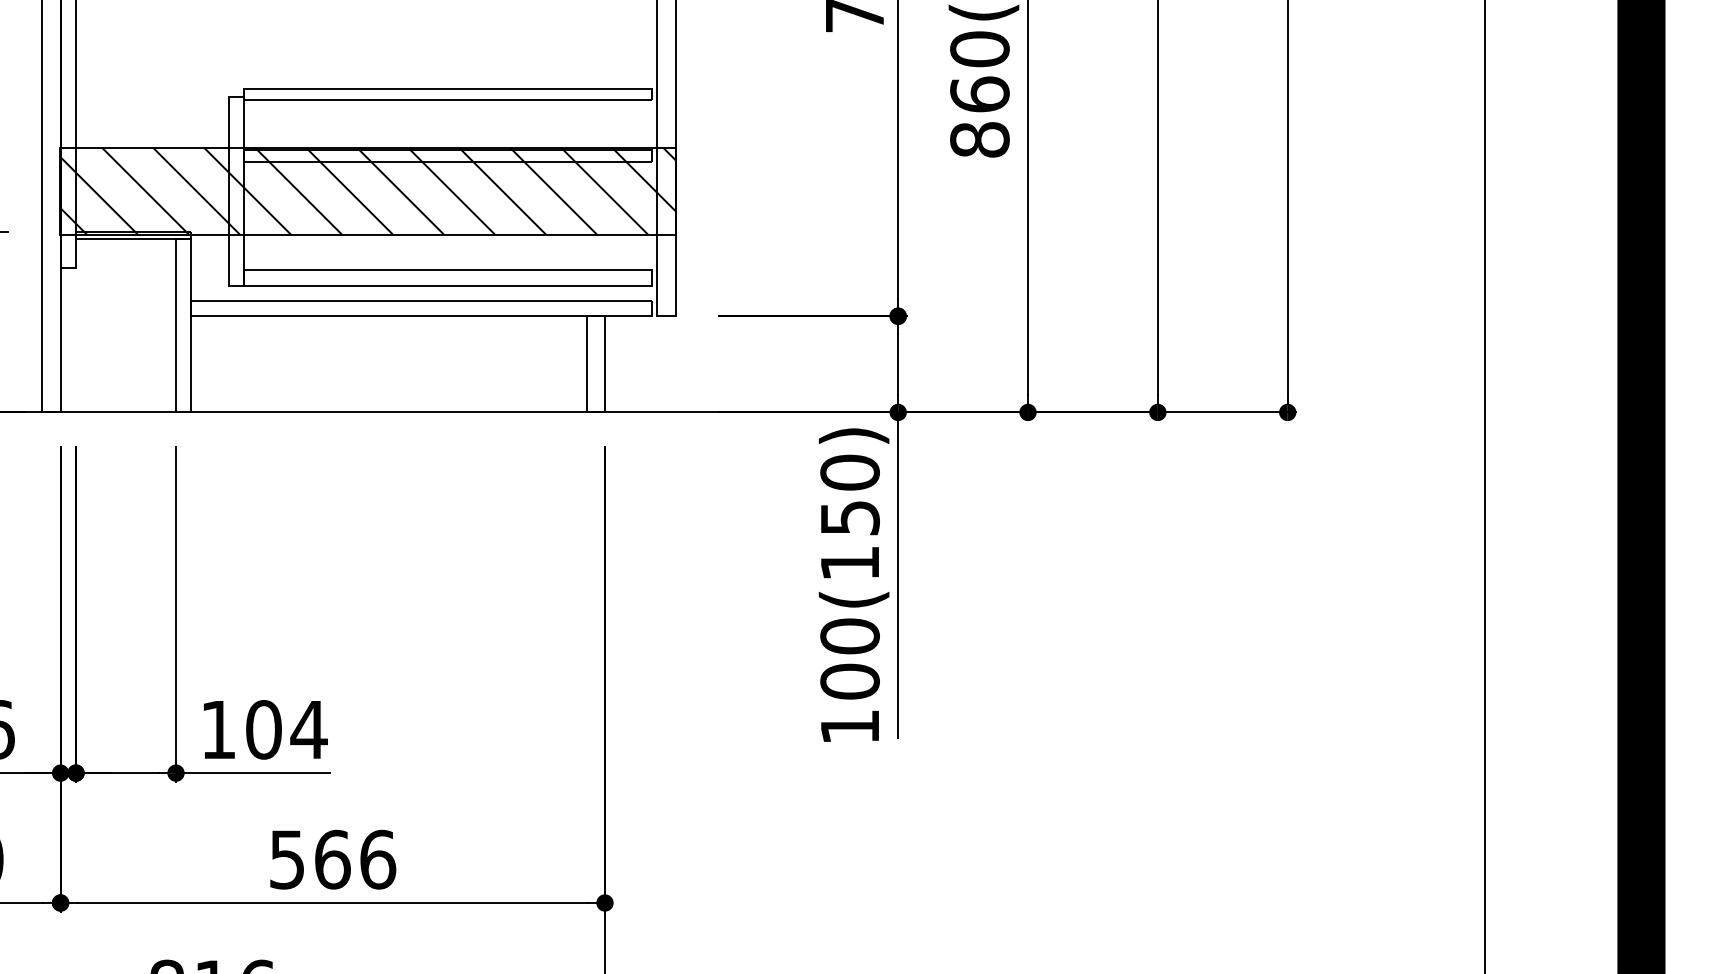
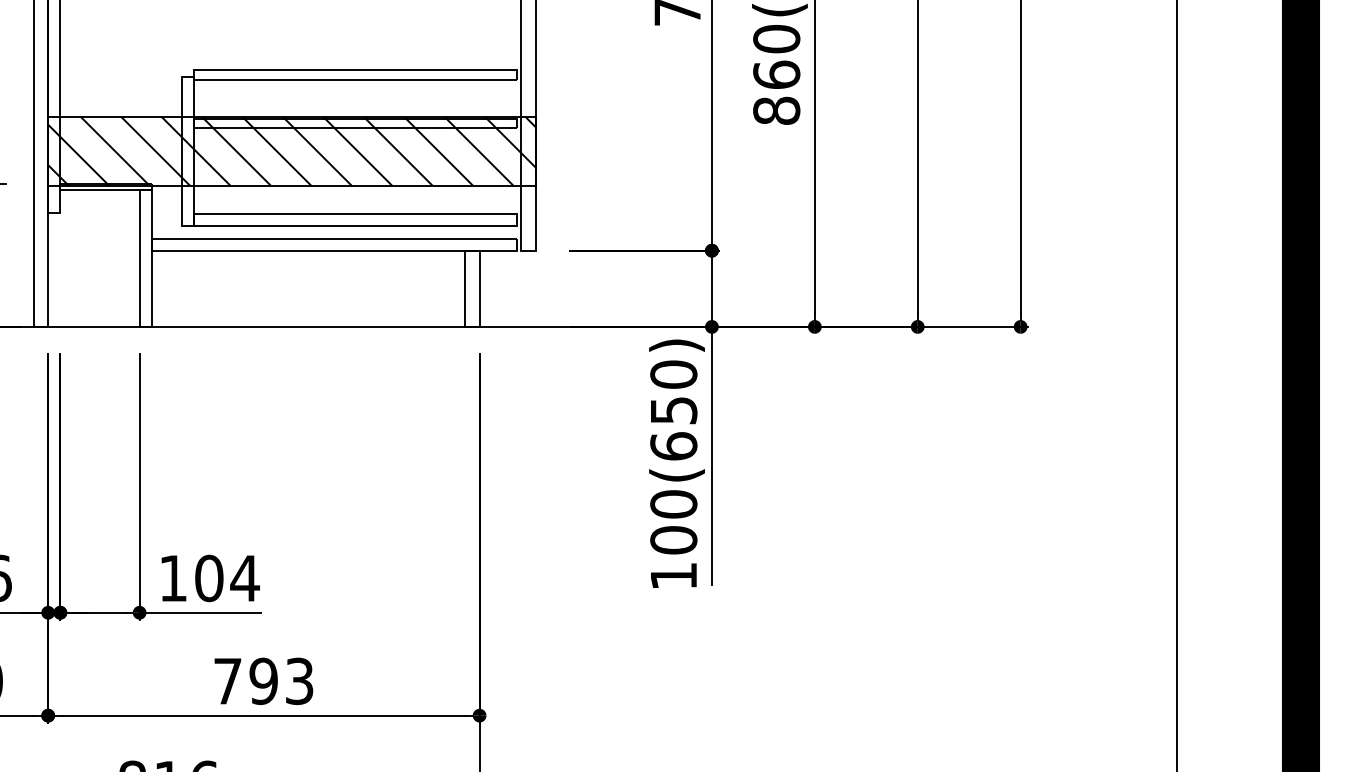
text: (849, 562) -> (673, 445), 100(150) -> 100(650)
text: (333, 859) -> (264, 681), 566 -> 793

